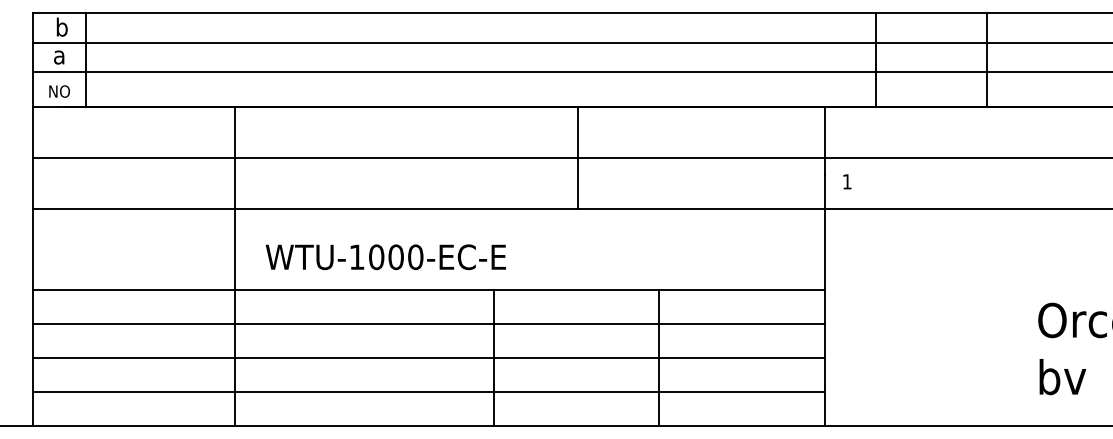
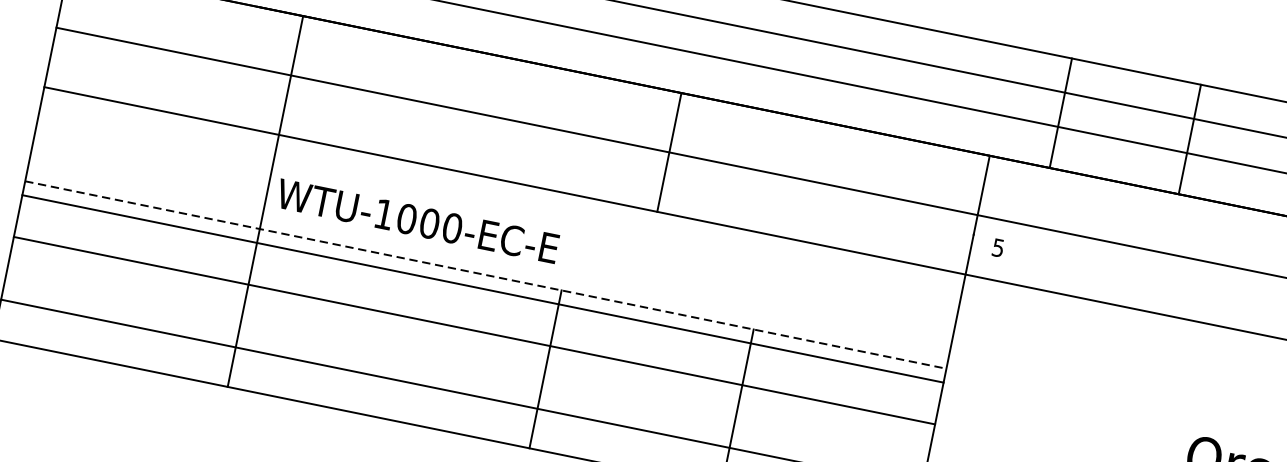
line: (577, 158) -> (668, 152), moved
text: (846, 181) -> (997, 247), 1 -> 5
text: (385, 257) -> (417, 221), moved
line: (429, 290) -> (486, 275), solid -> dashed
line: (428, 324) -> (482, 289), moved
line: (428, 357) -> (473, 329), moved

